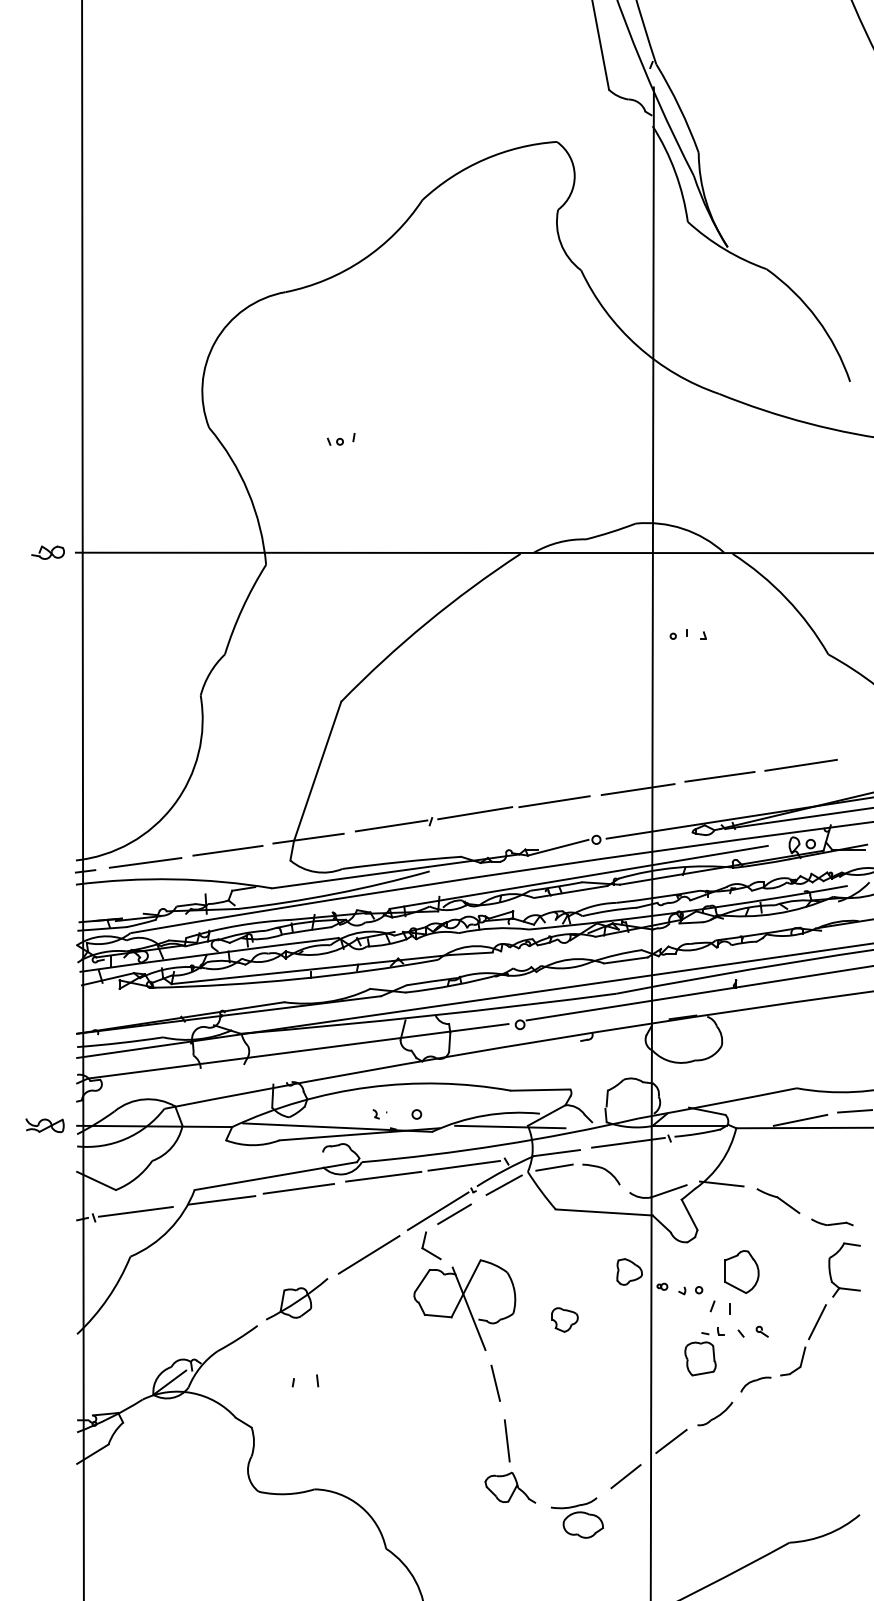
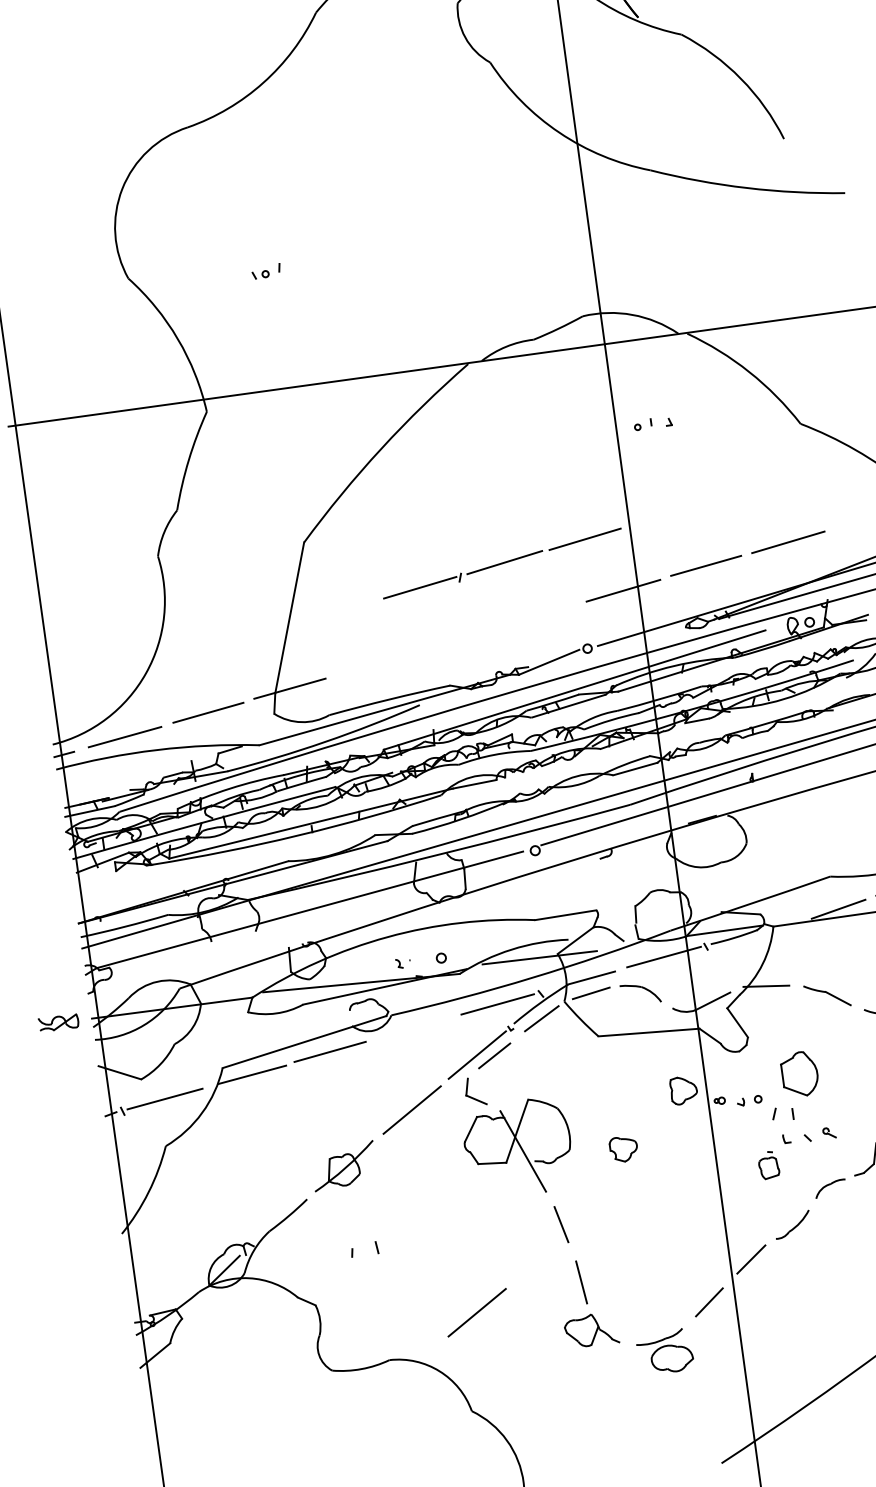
part: (472, 813) -> (502, 563), moved
line: (383, 1176) -> (415, 1027), removed
part: (700, 1354) -> (768, 1165), size x0.6
line: (403, 1455) -> (476, 1312), added

